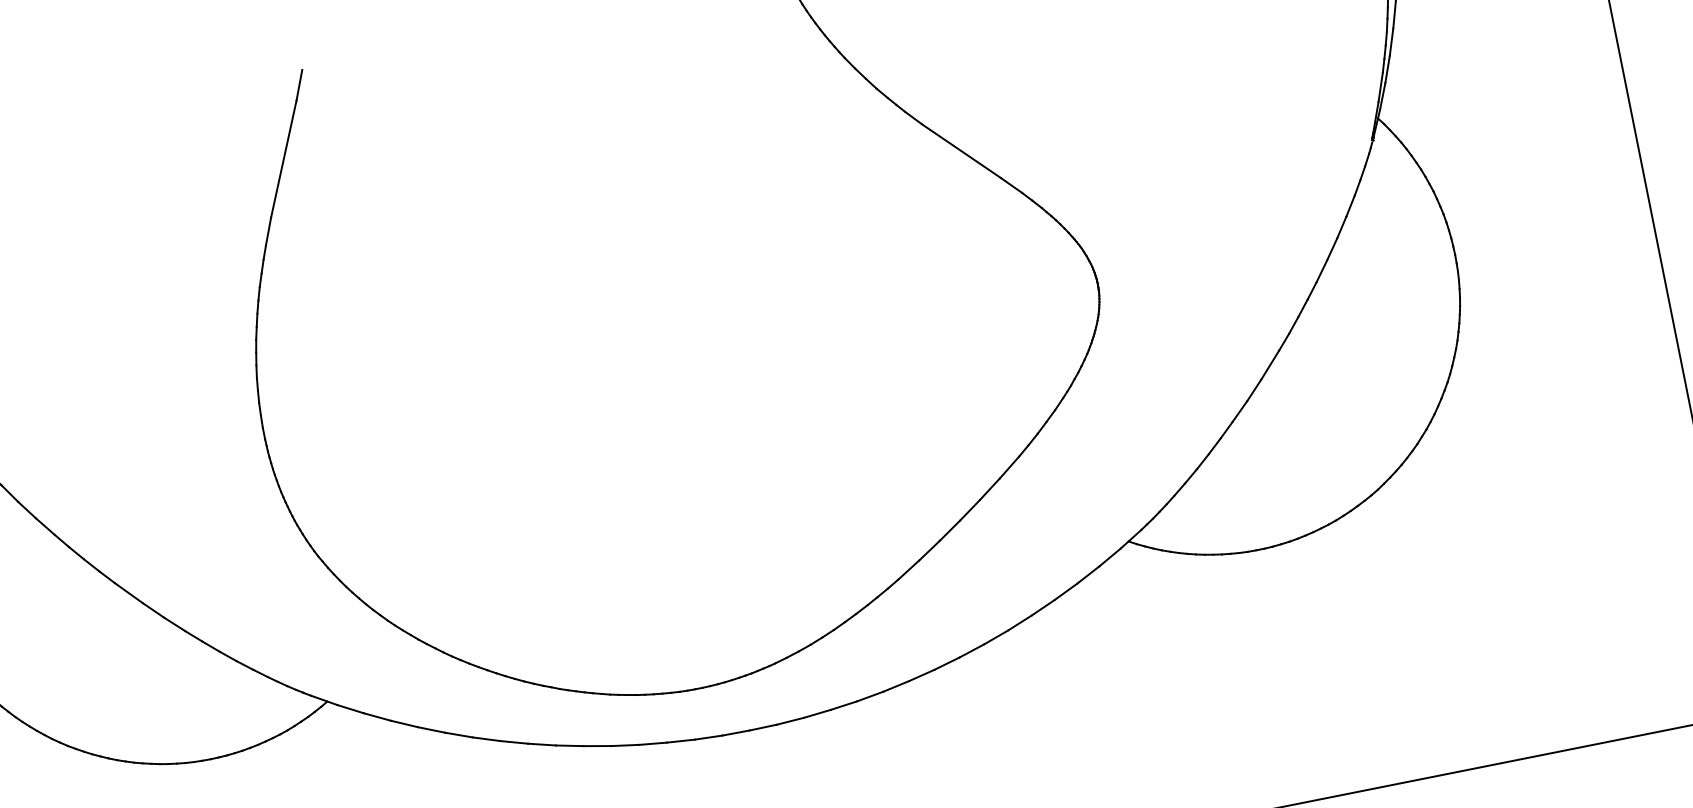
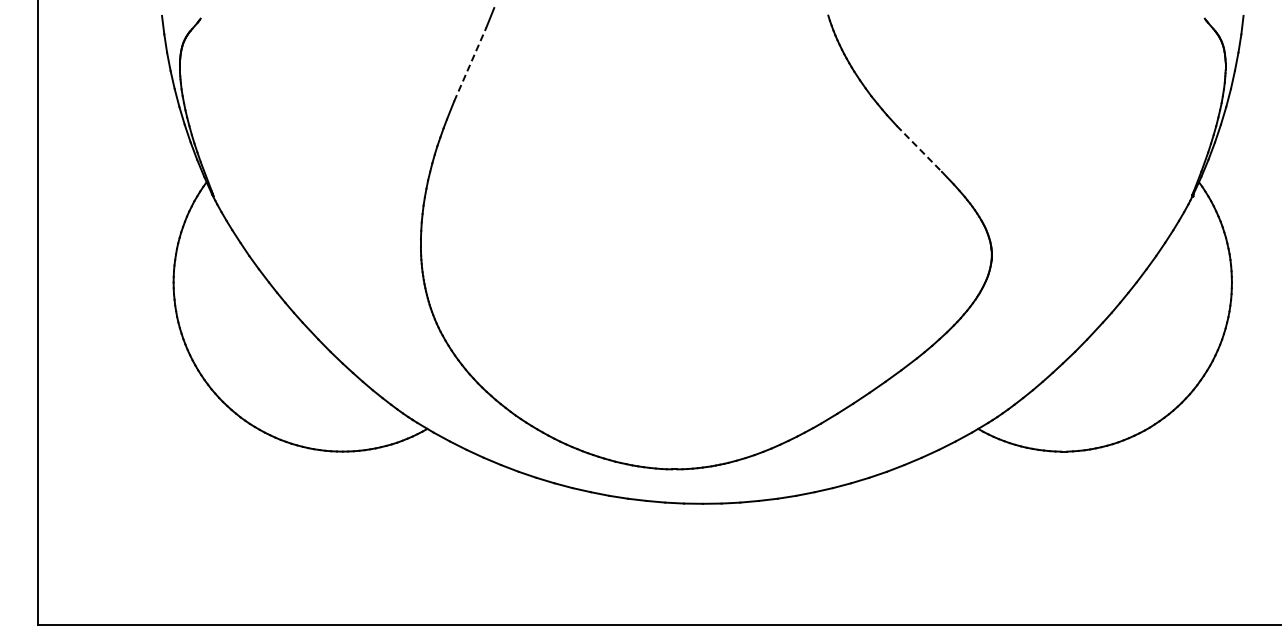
line: (961, 152) -> (919, 149), solid -> dashed
line: (284, 158) -> (470, 64), solid -> dashed

